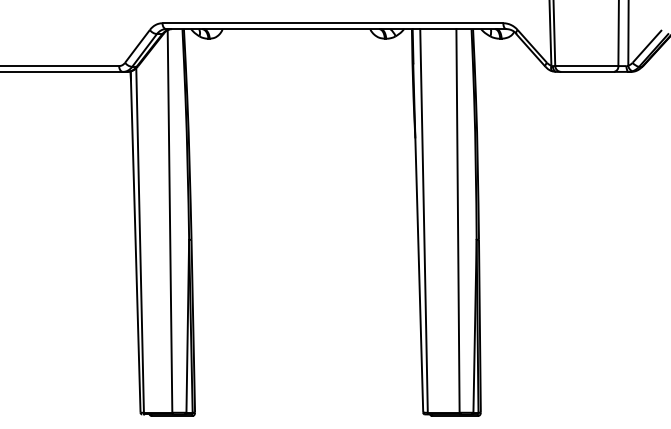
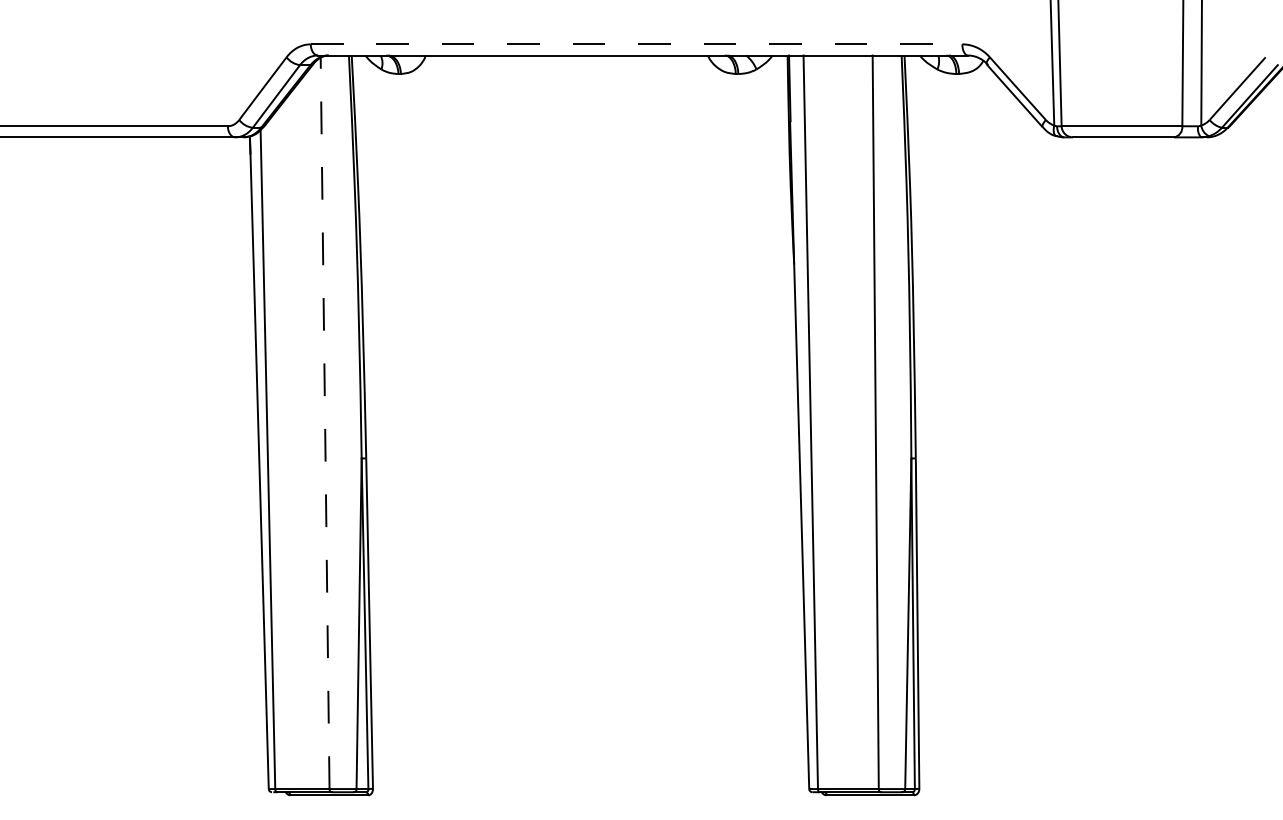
line: (333, 23) -> (637, 44), solid -> dashed
line: (170, 220) -> (326, 421), solid -> dashed

